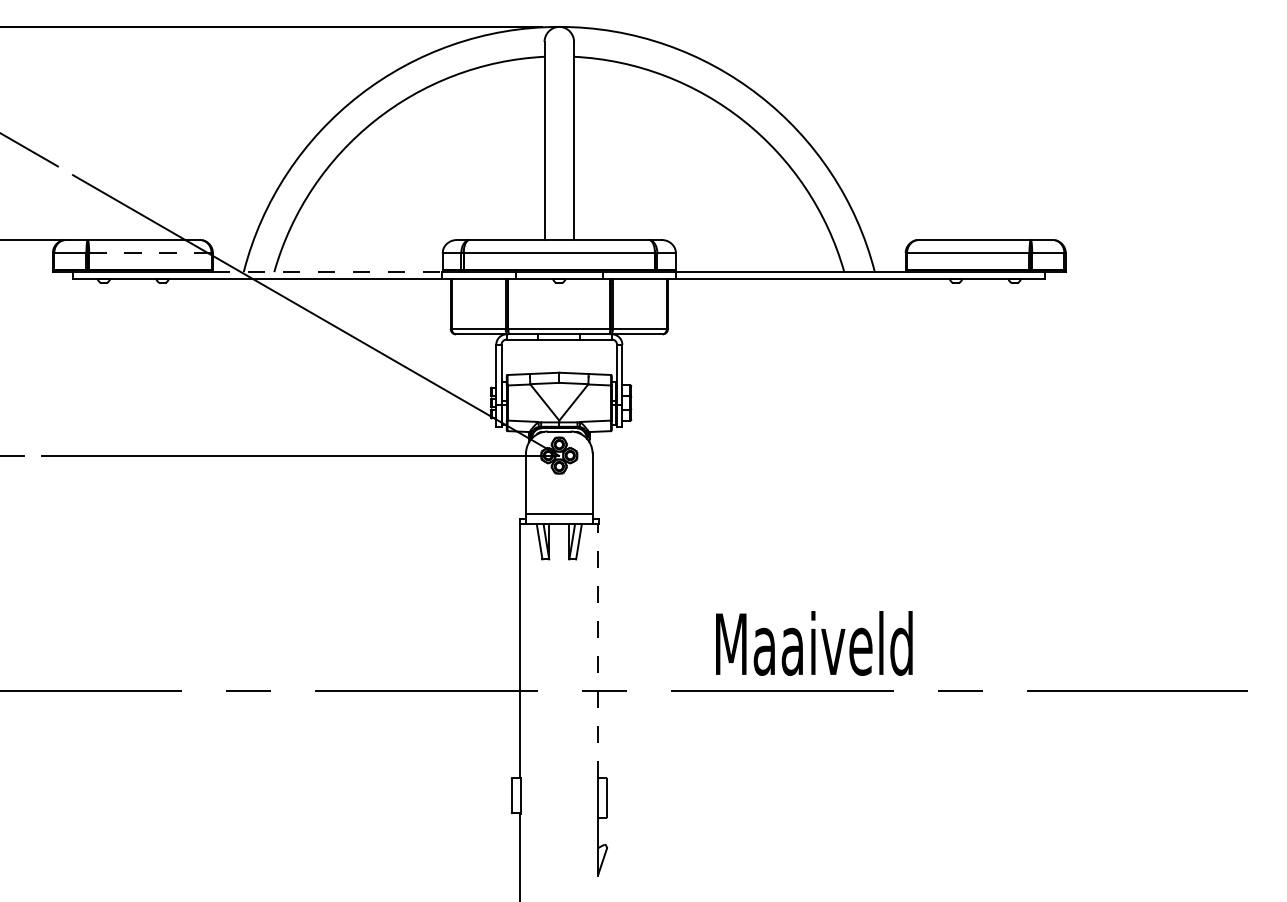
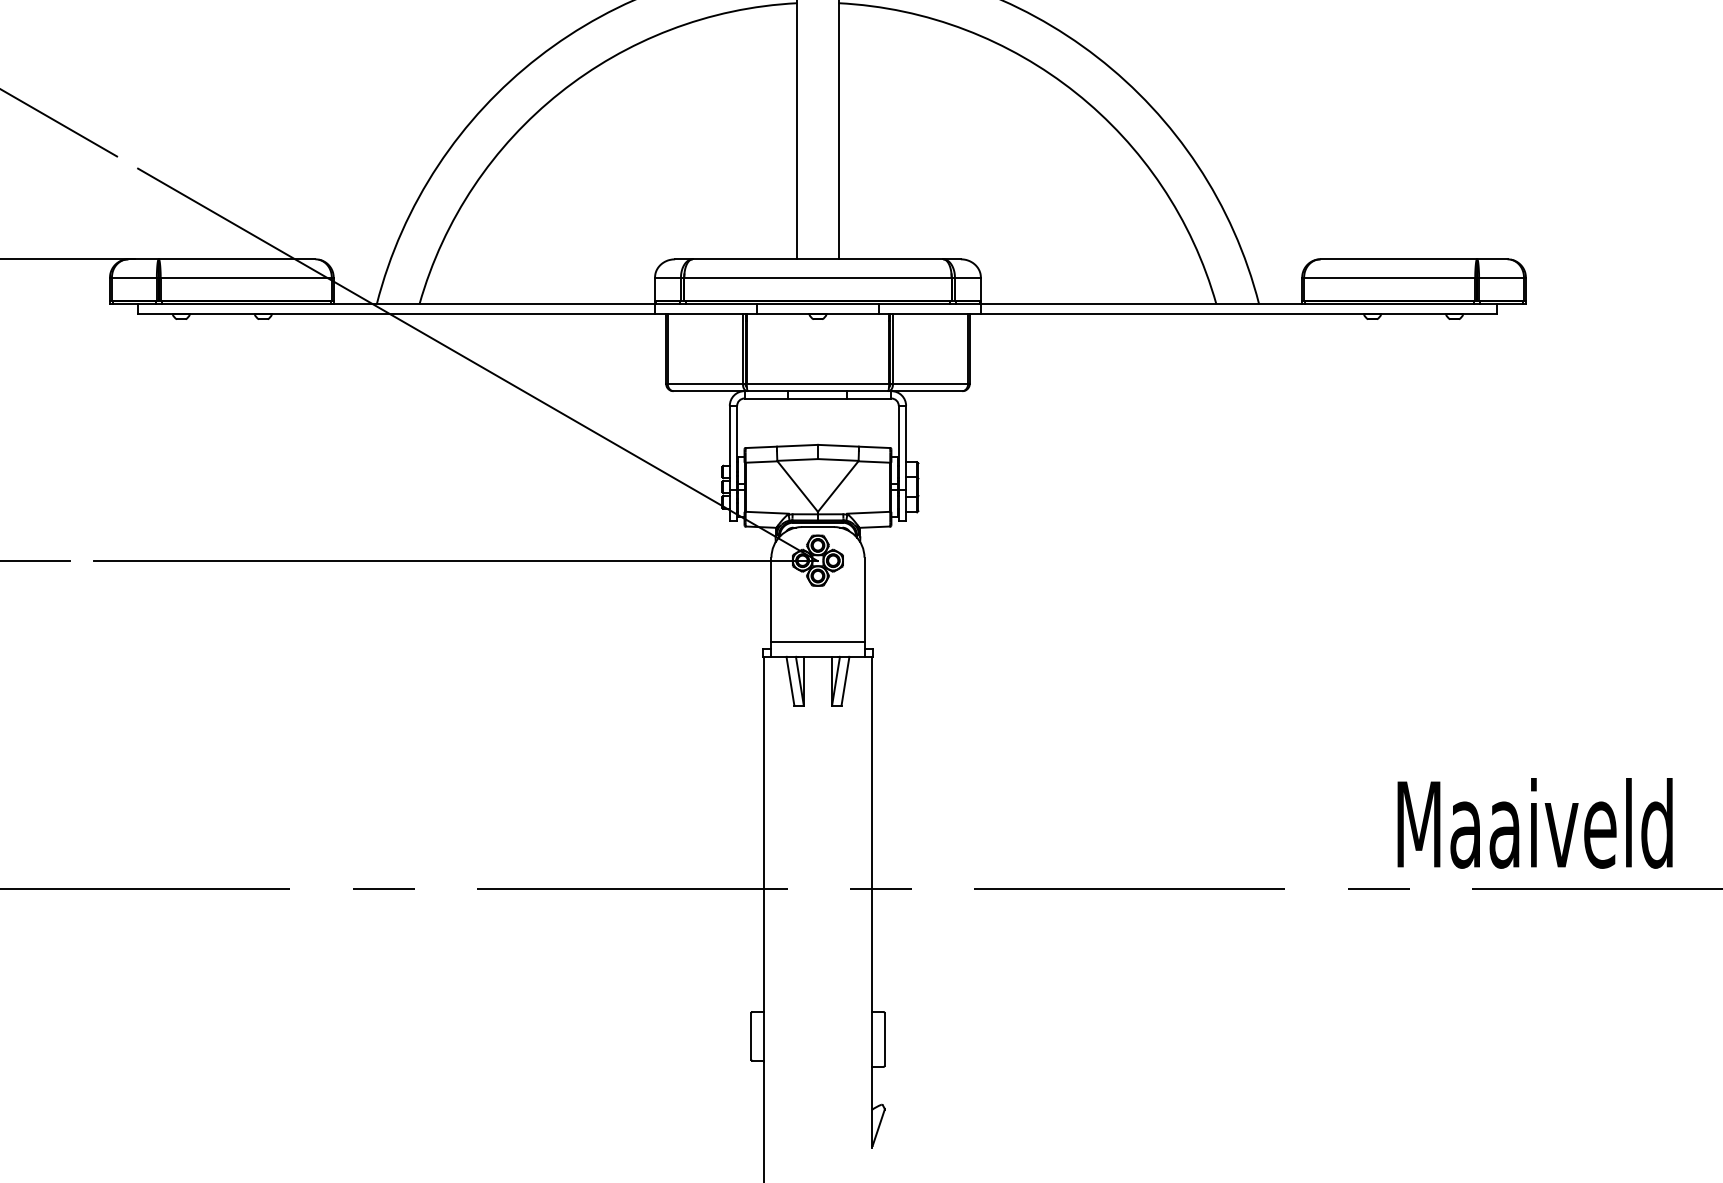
line: (150, 253) -> (246, 278), dashed -> solid
line: (327, 272) -> (493, 304), dashed -> solid
text: (814, 643) -> (1535, 823), moved
line: (598, 651) -> (872, 834), dashed -> solid

